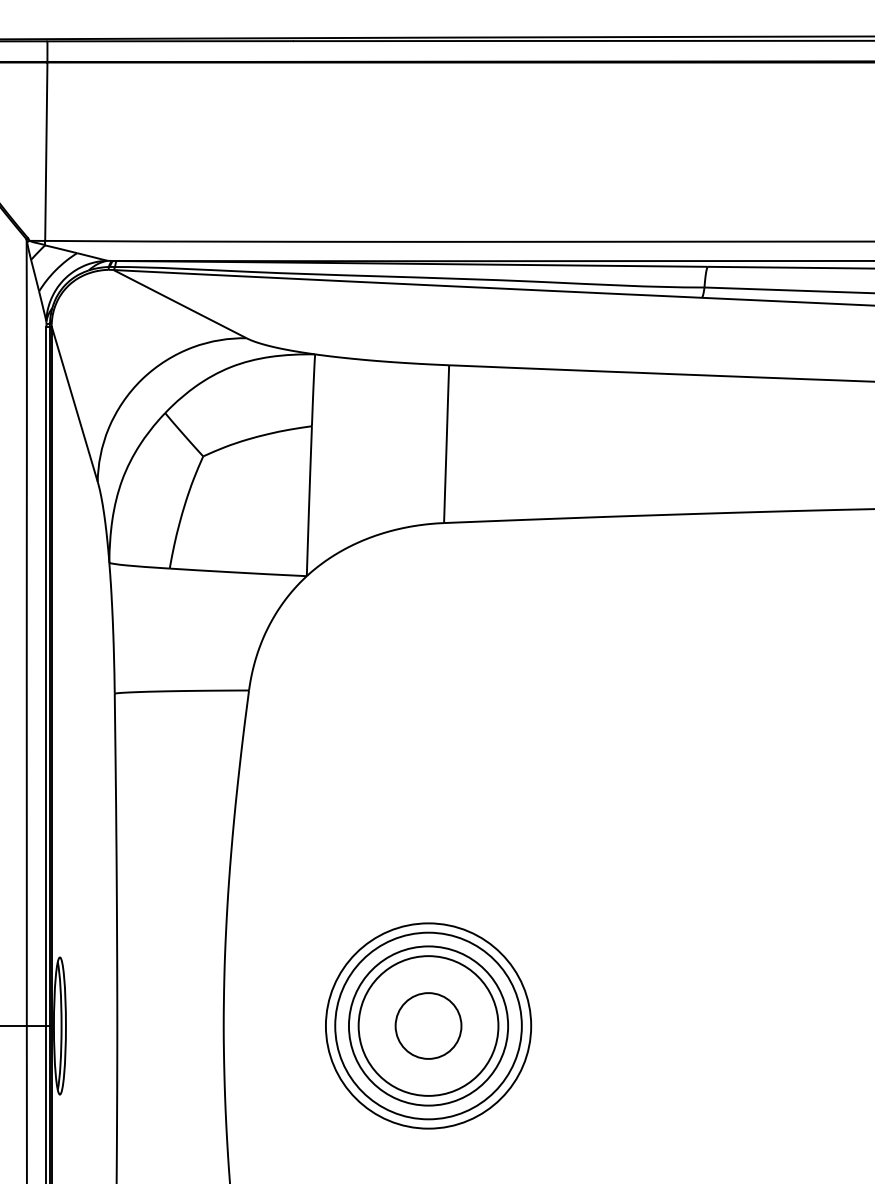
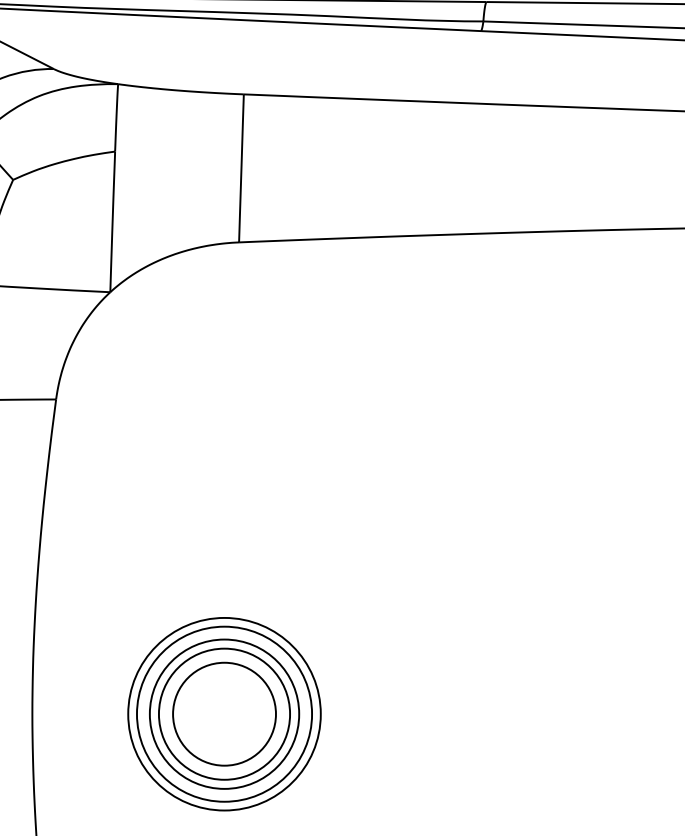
circle: (428, 1025) -> (224, 713), size x1.67

